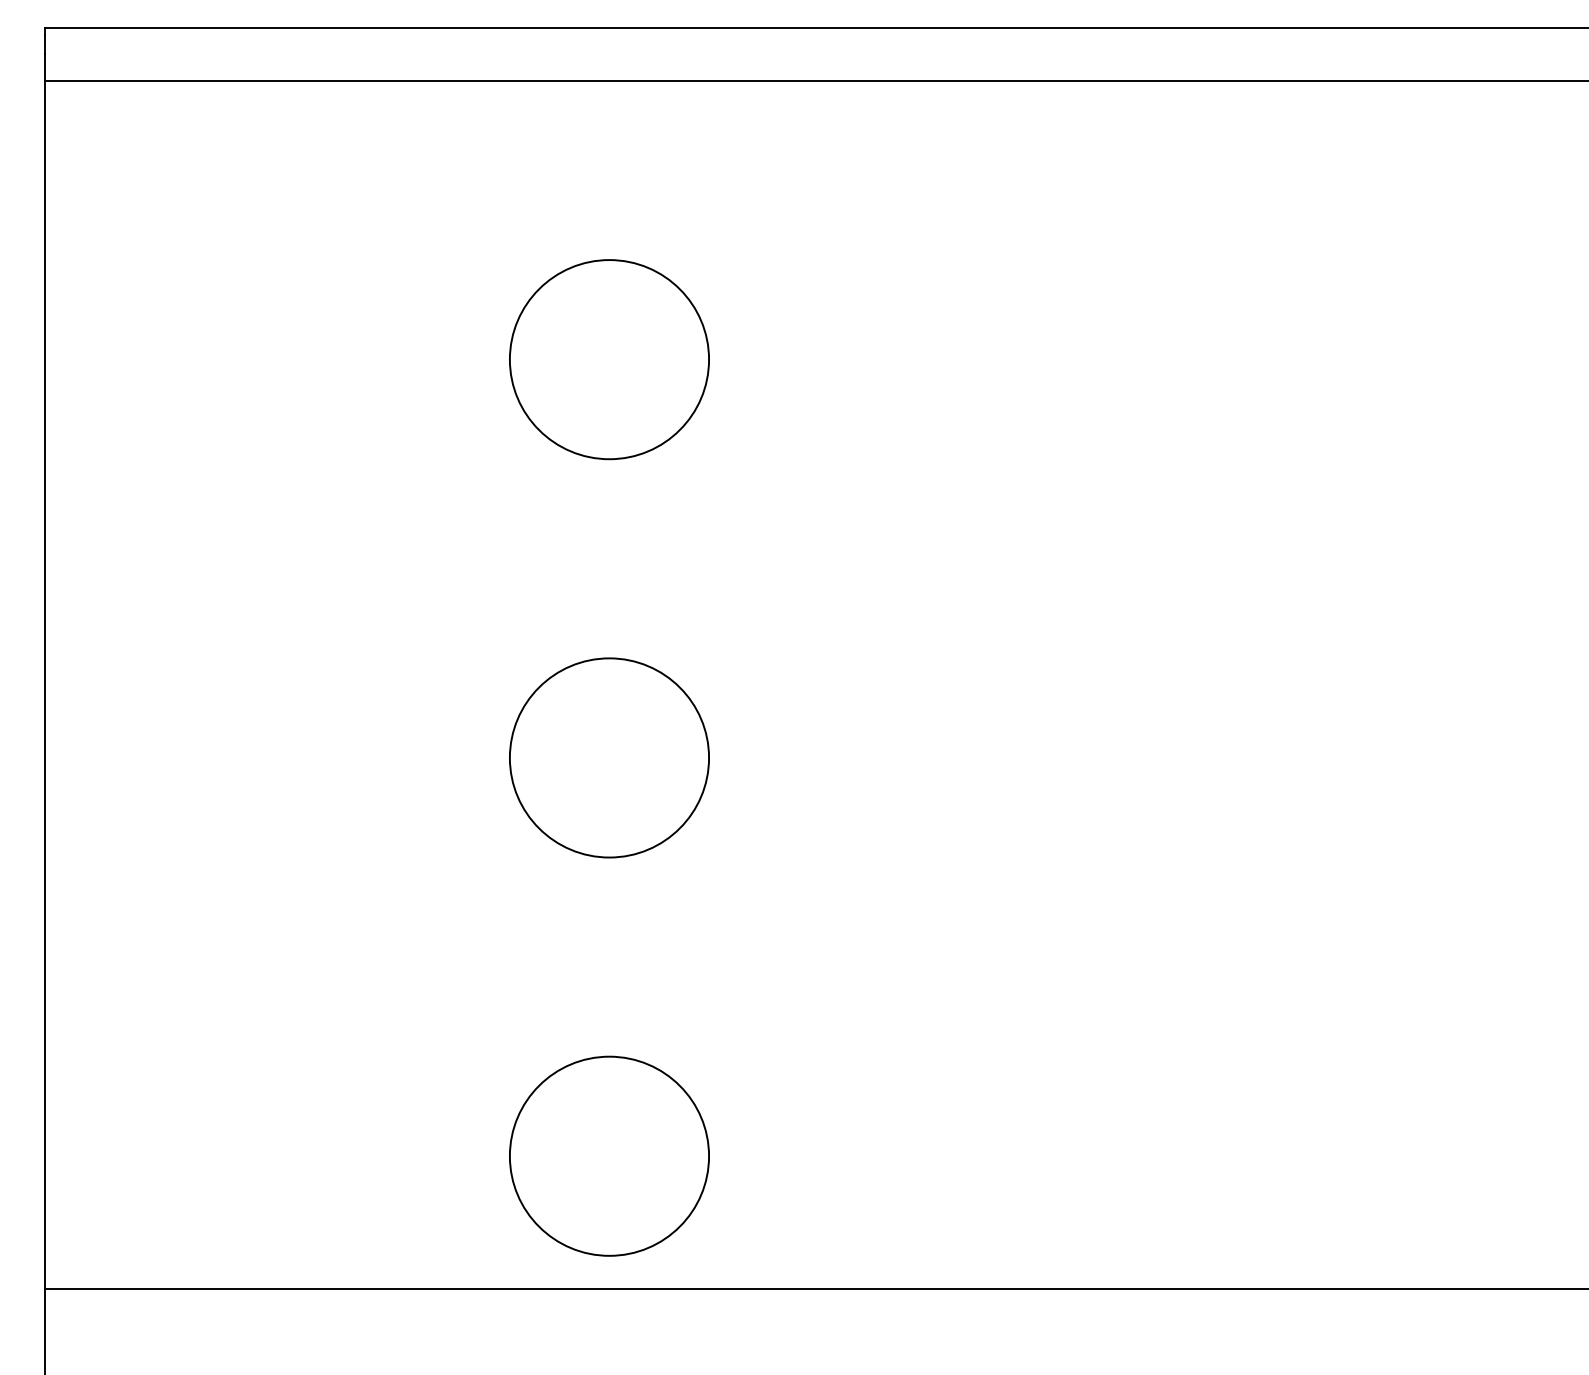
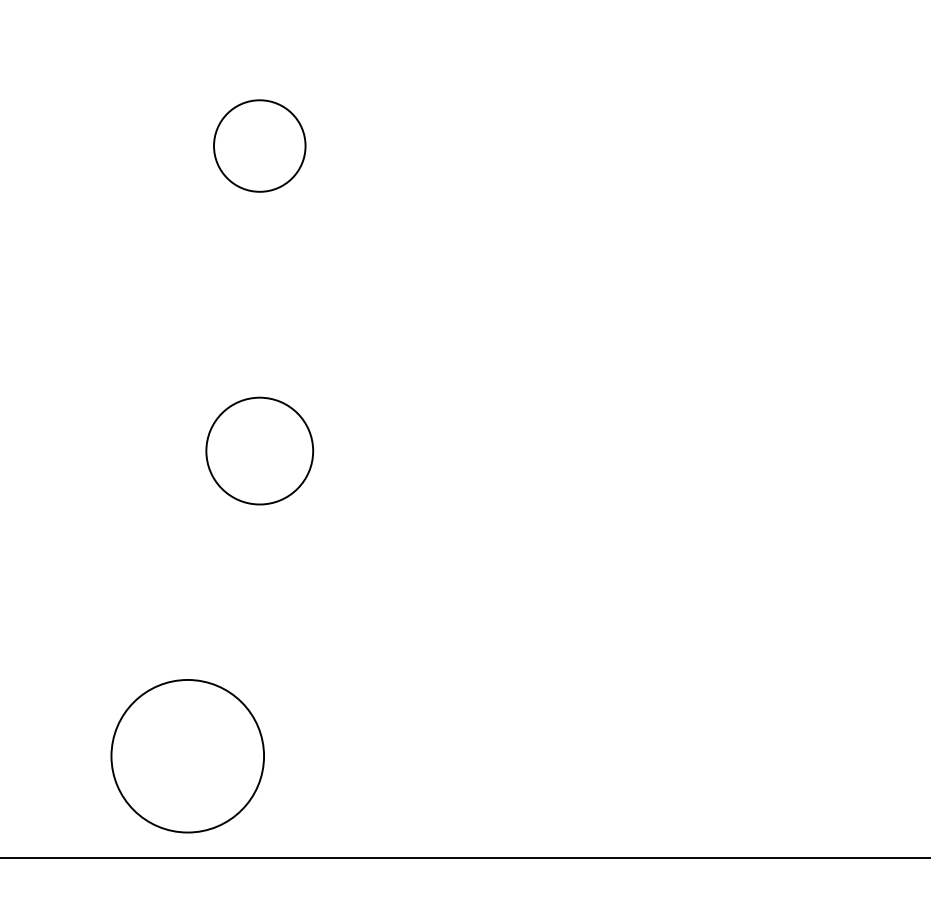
circle: (609, 359) -> (259, 145), size x0.6
circle: (609, 757) -> (259, 450), size x0.7
circle: (609, 1155) -> (187, 755), moved

